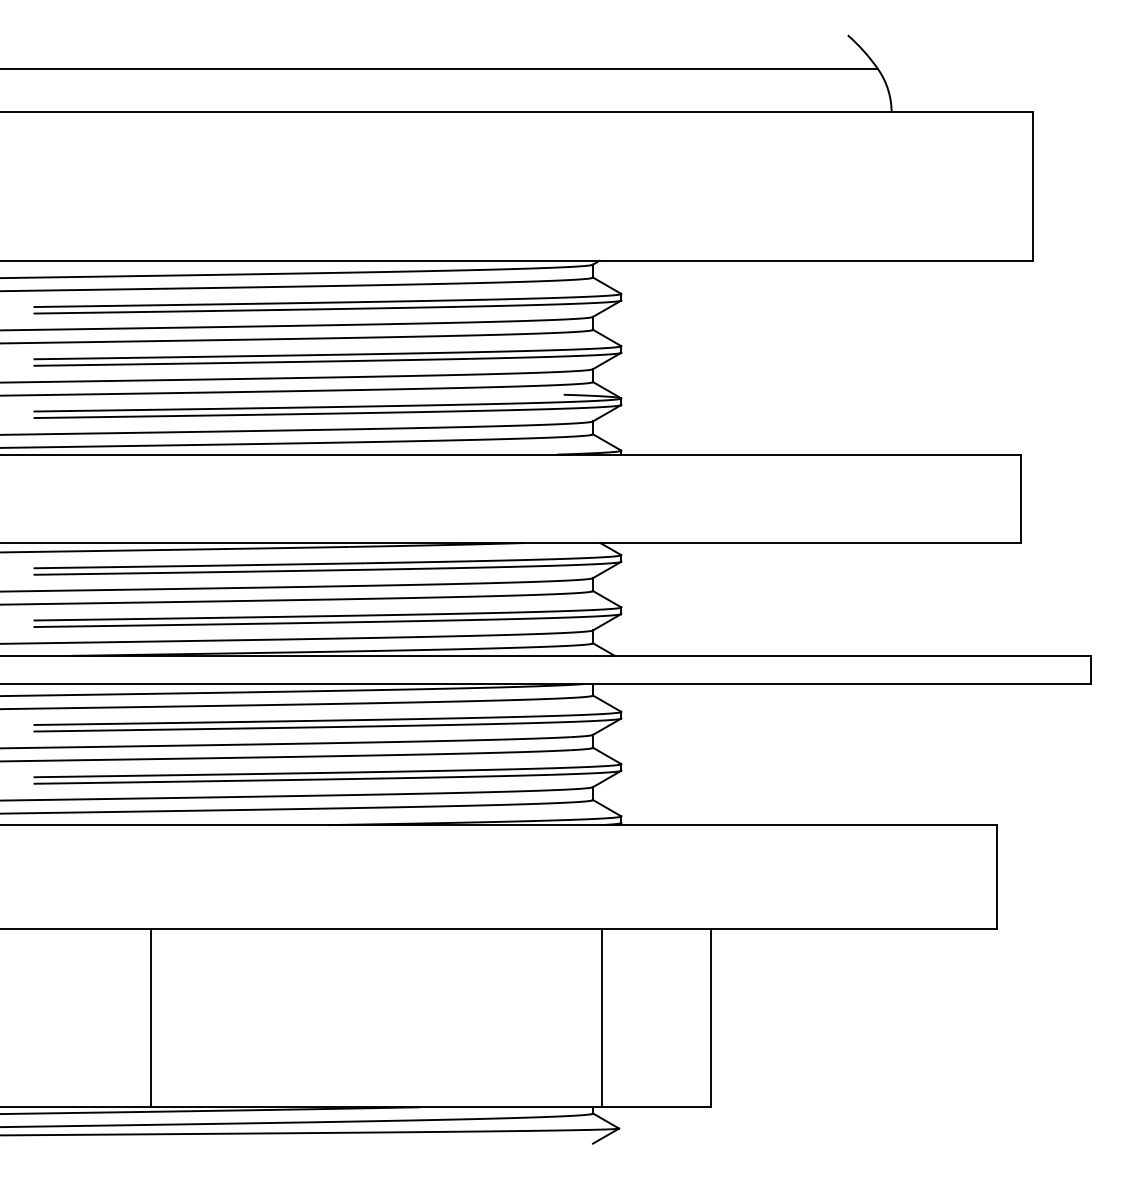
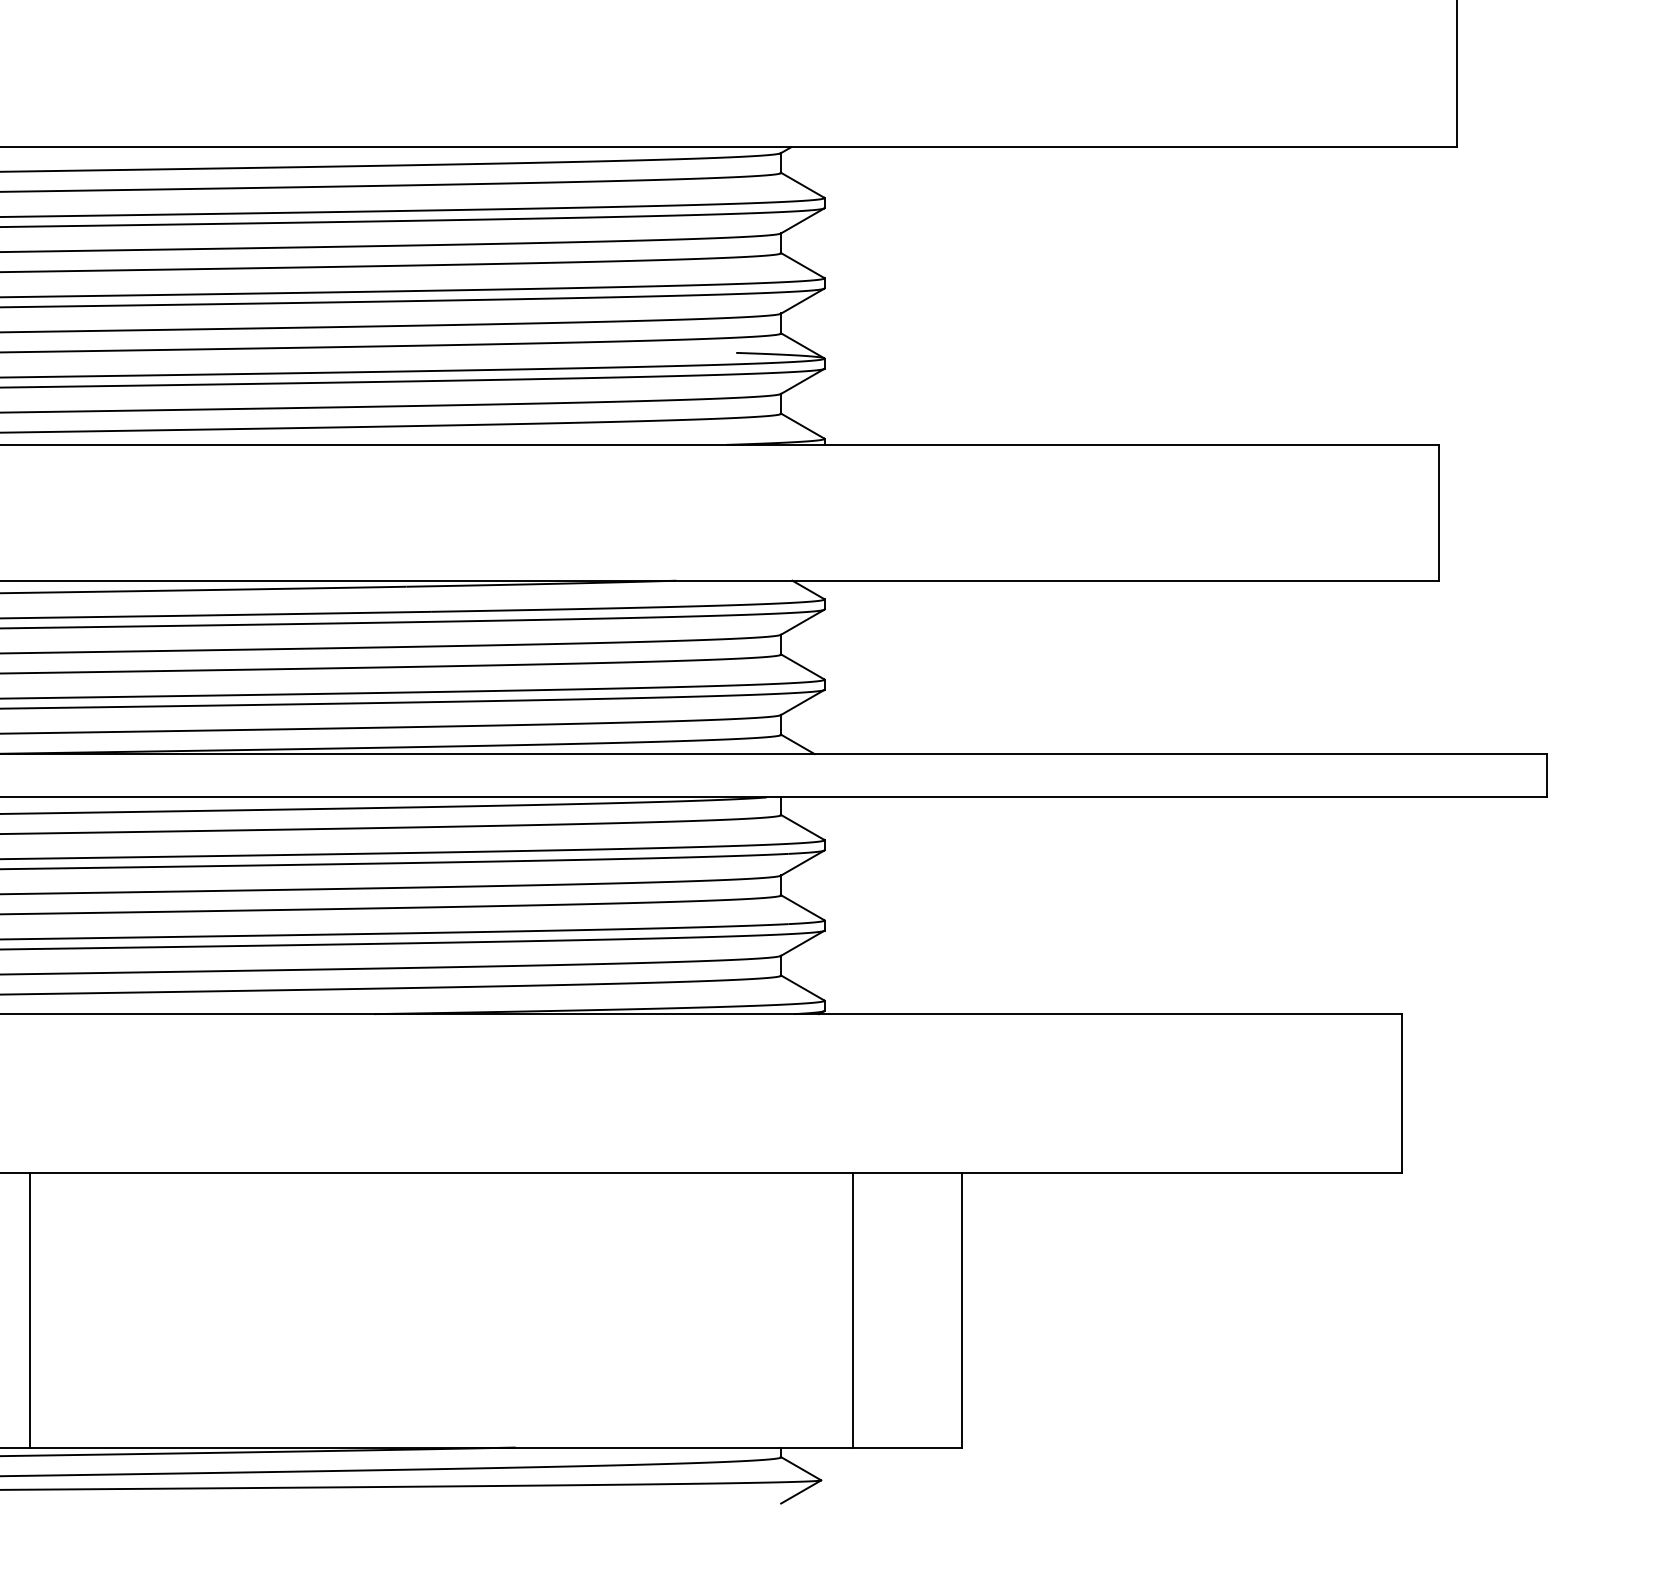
line: (151, 1017) -> (30, 1309), moved
line: (602, 1017) -> (854, 1309), moved

